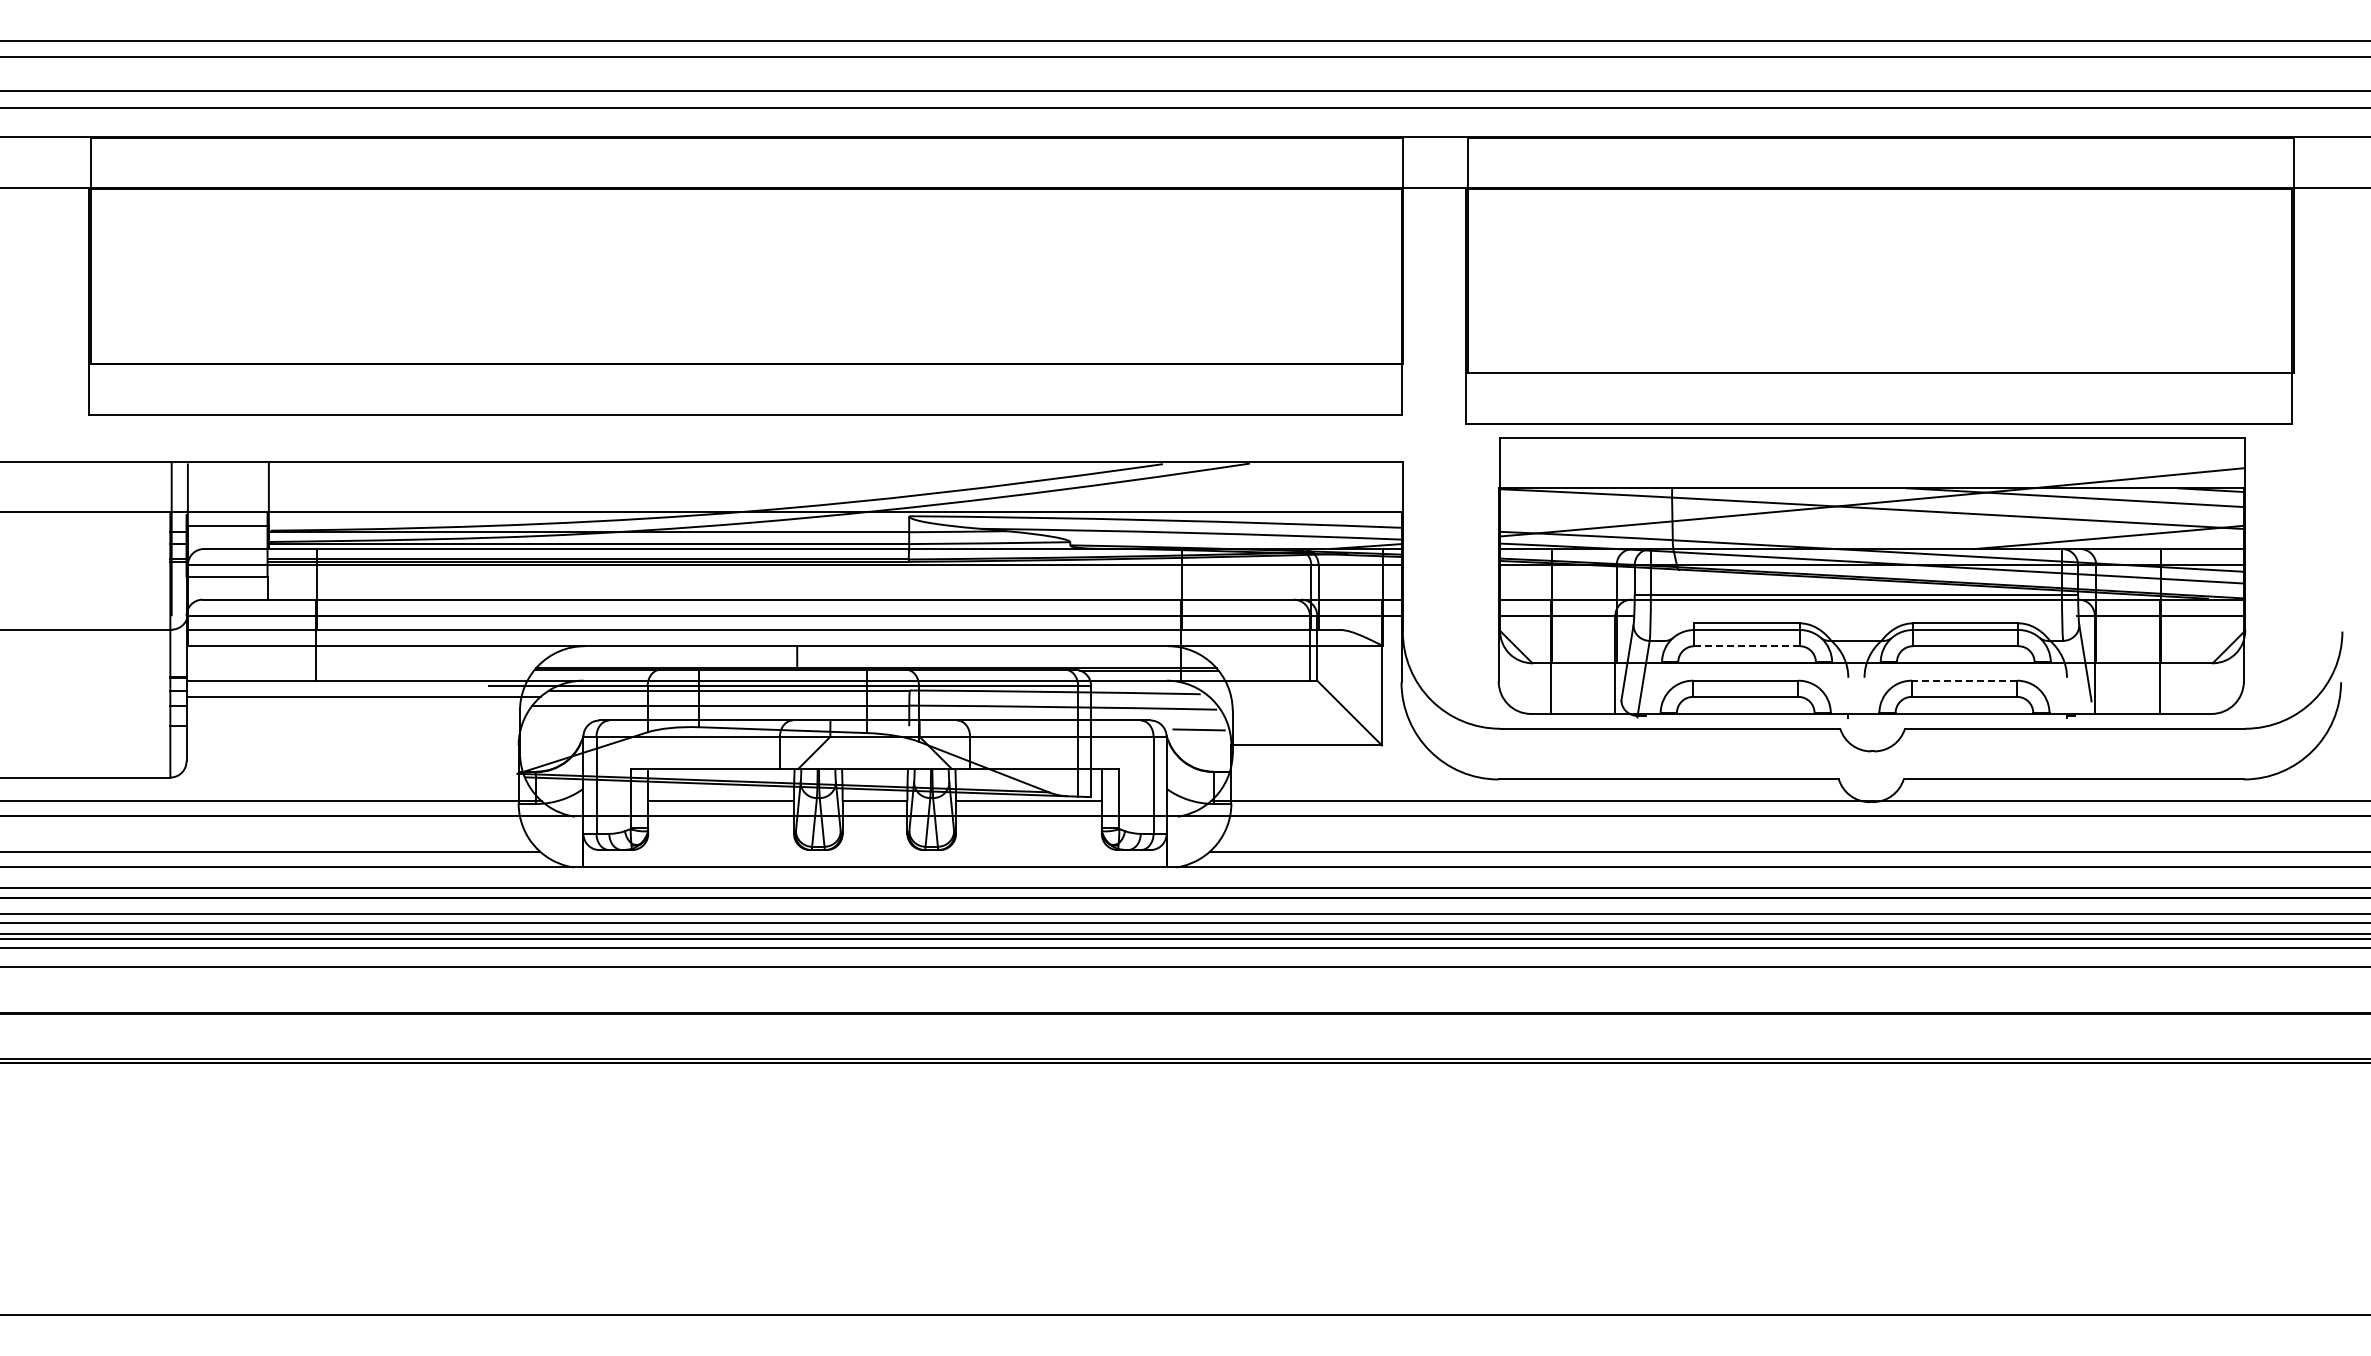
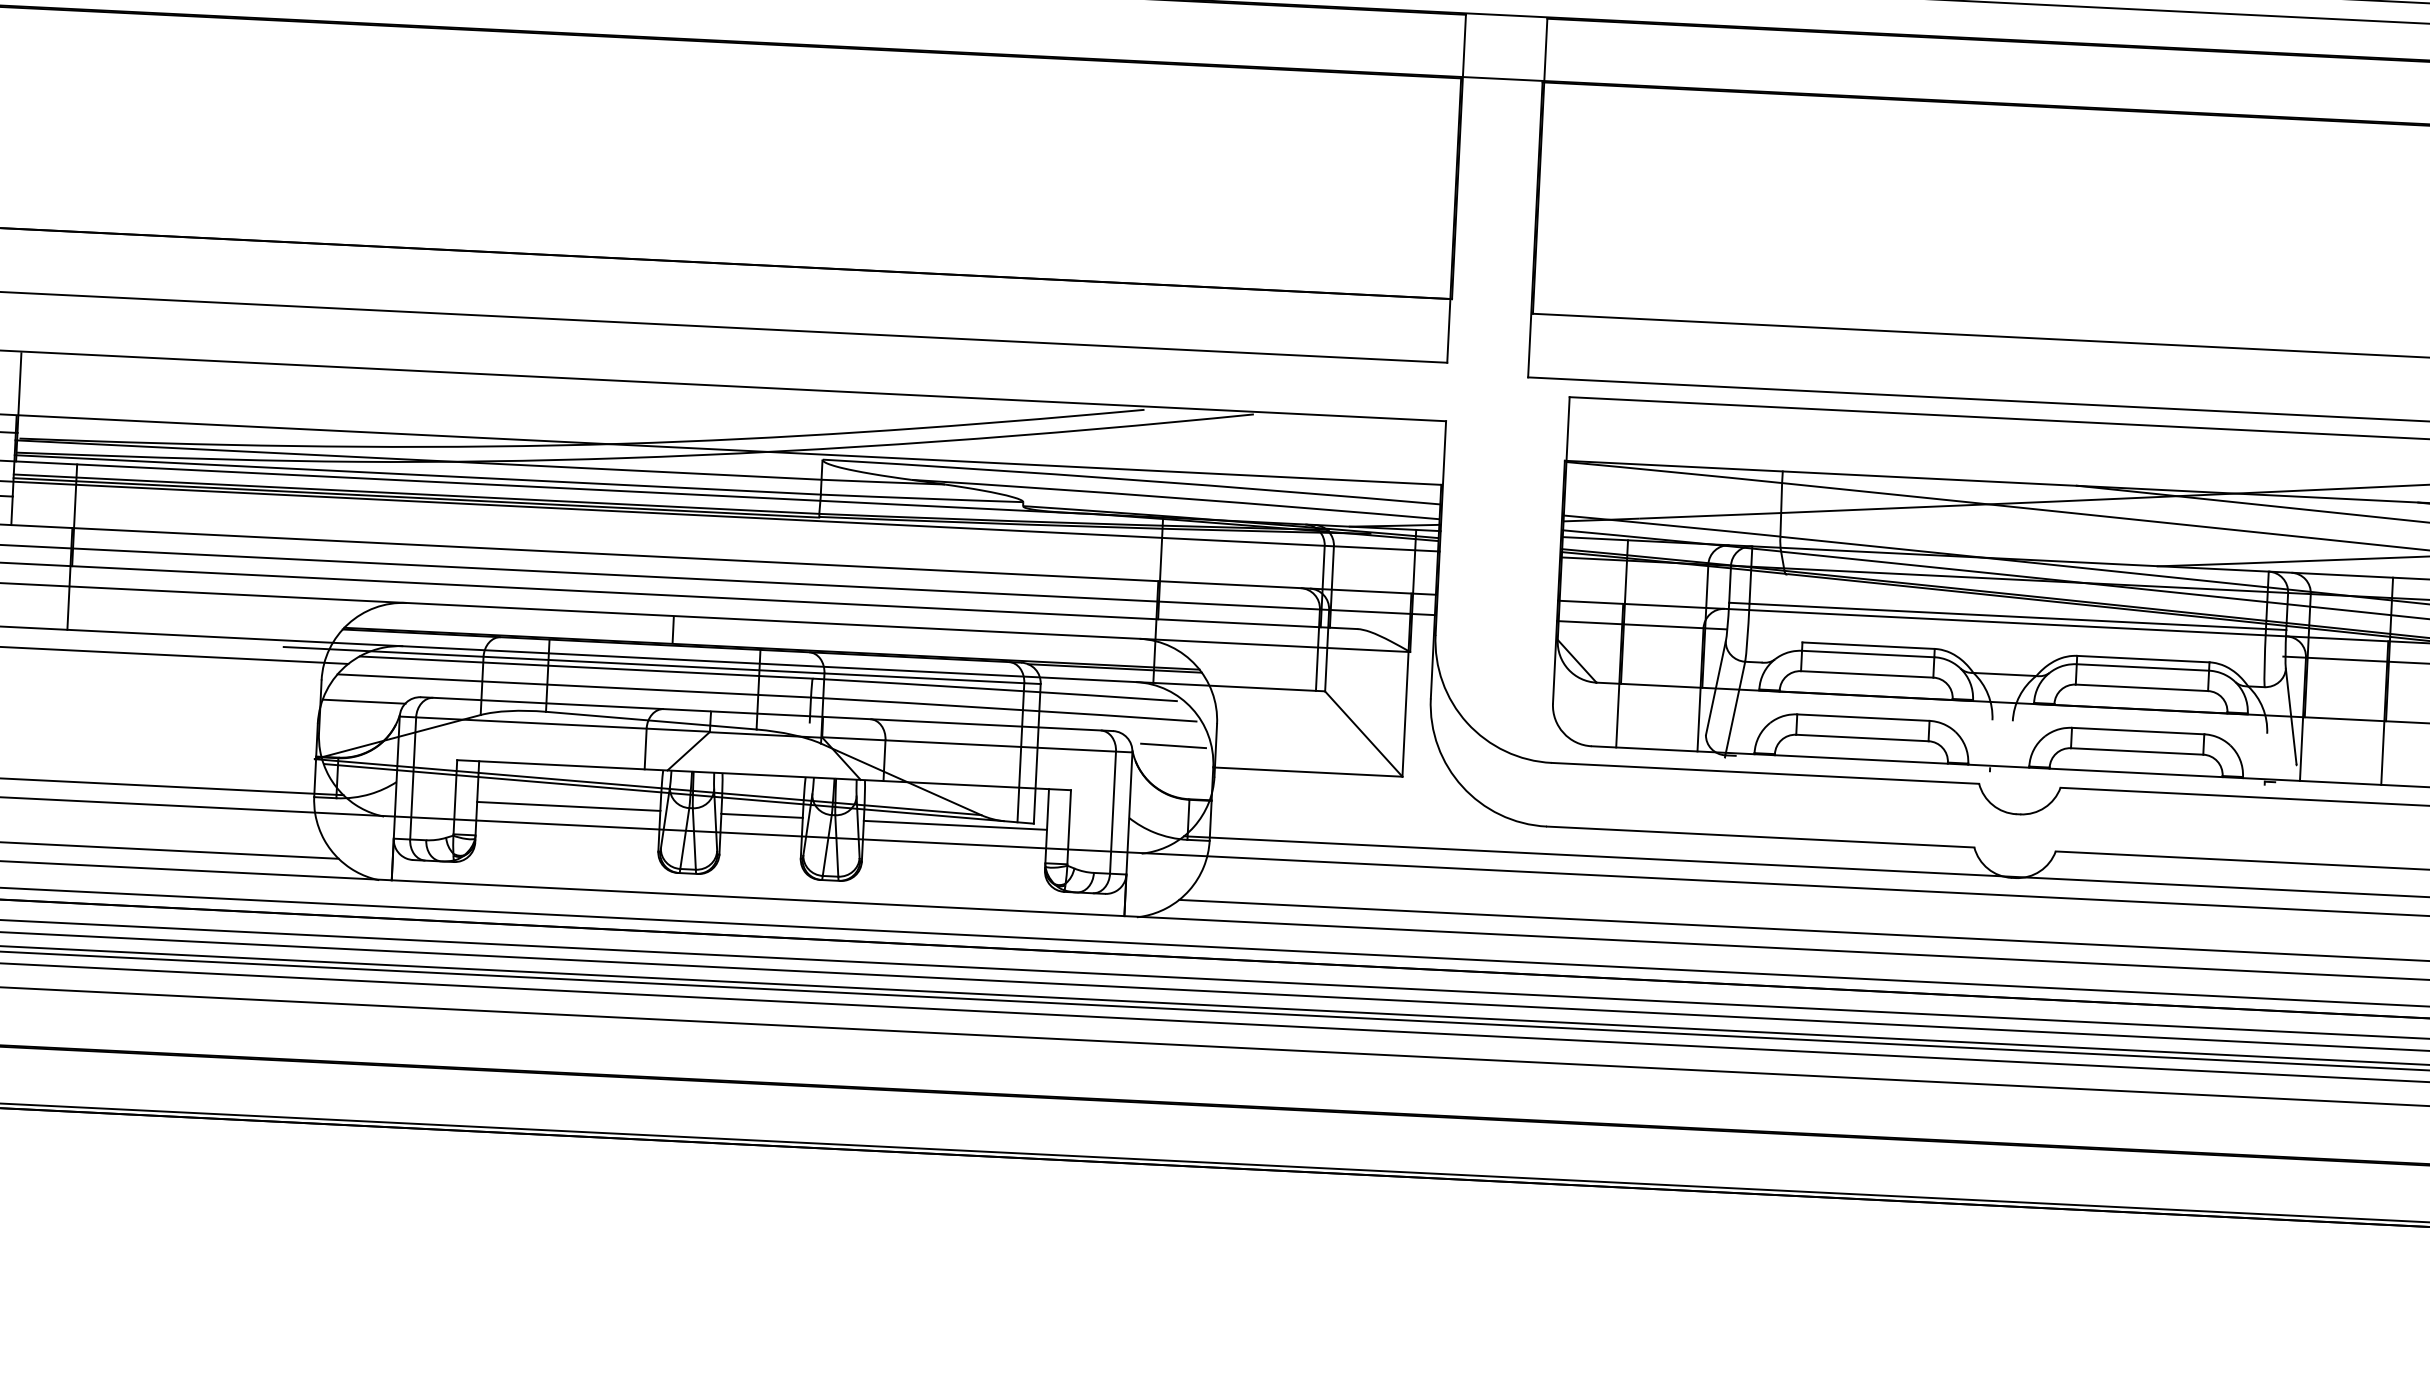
line: (1747, 646) -> (1867, 674), dashed -> solid
line: (1964, 680) -> (2138, 730), dashed -> solid
line: (554, 726) -> (364, 702), added

